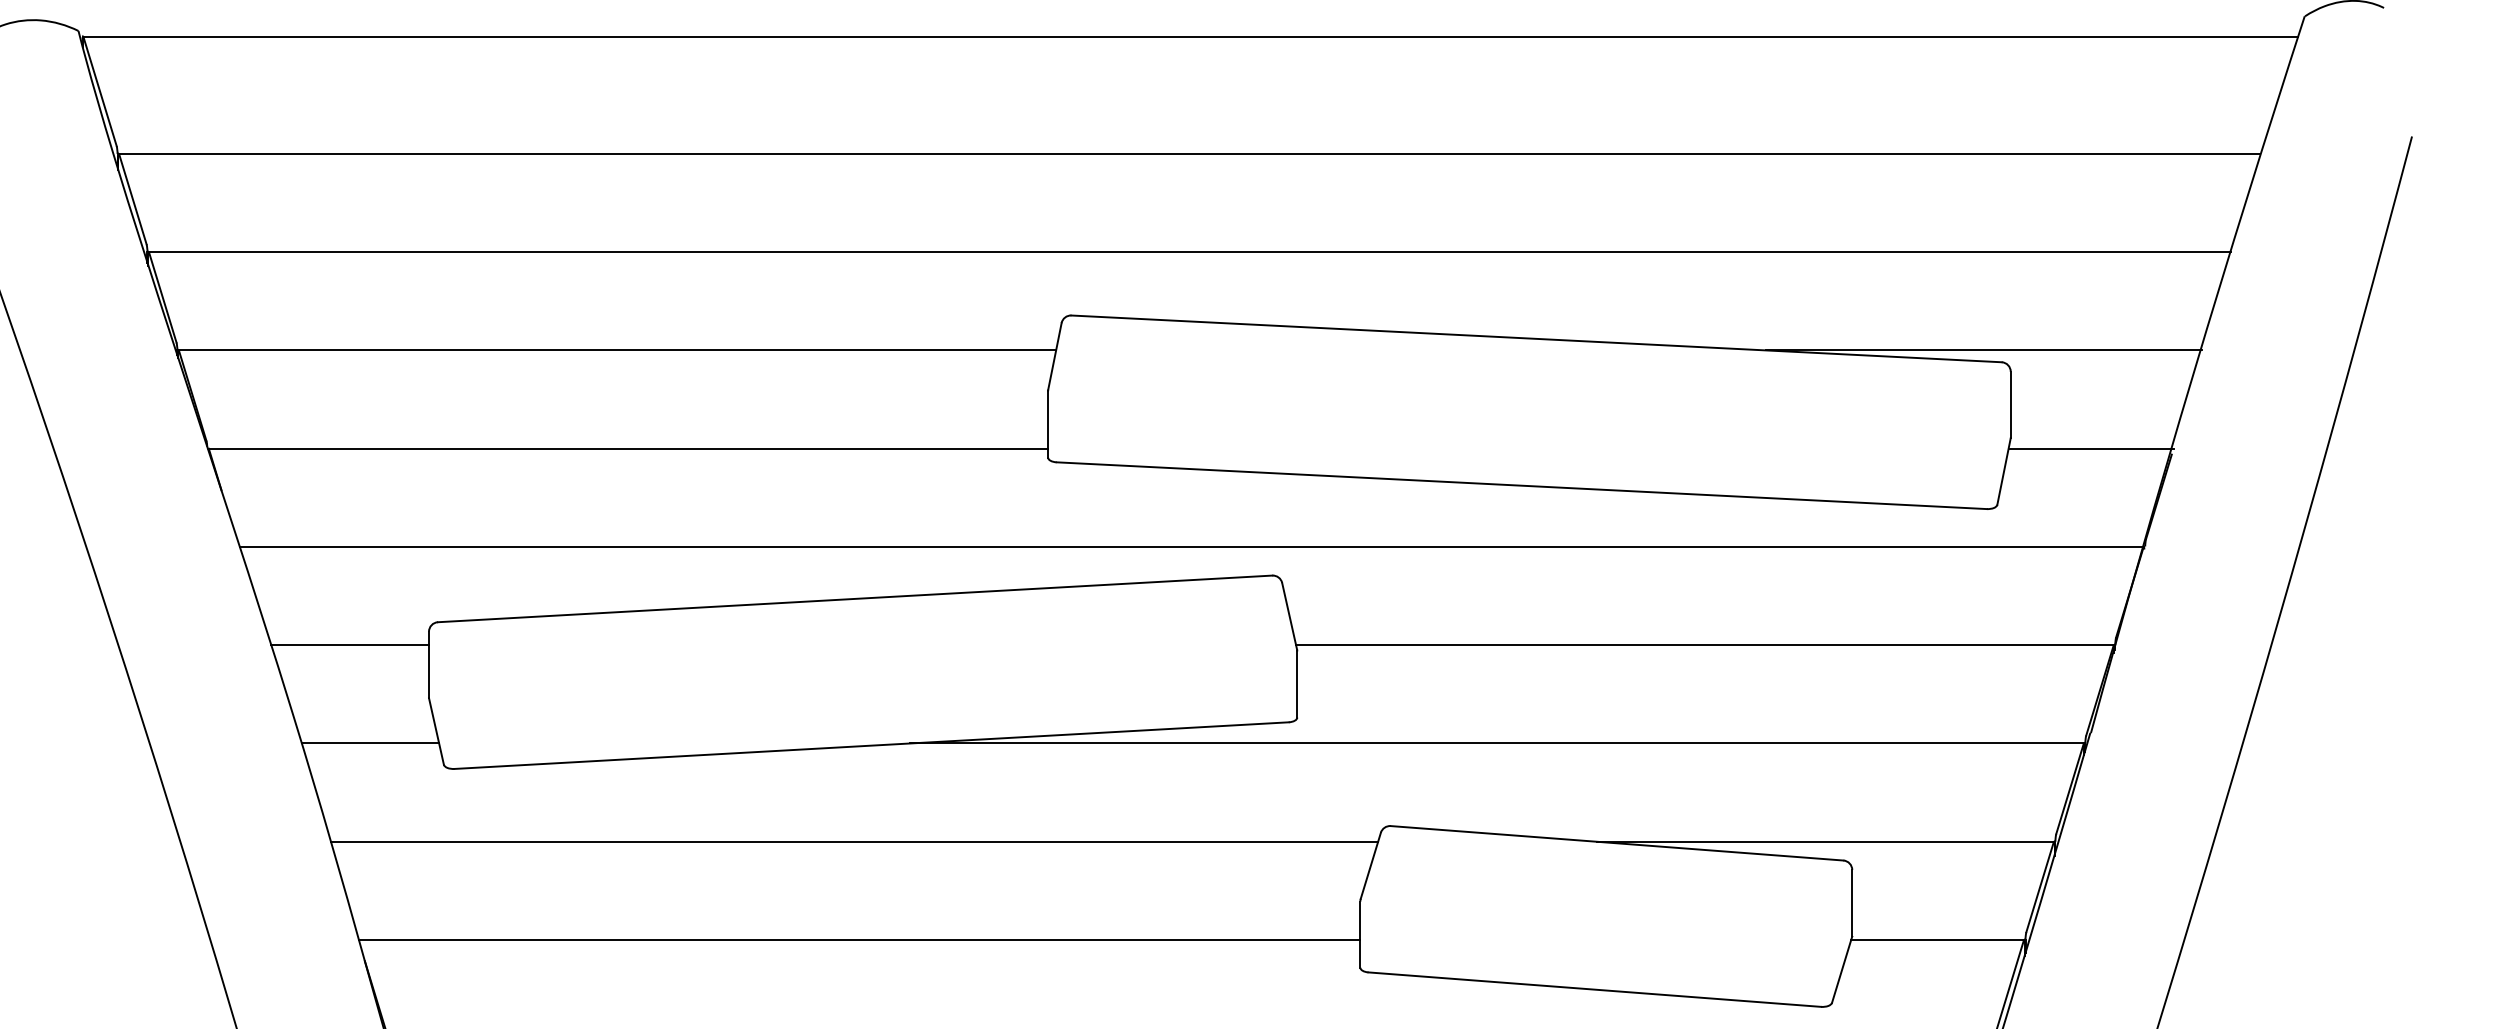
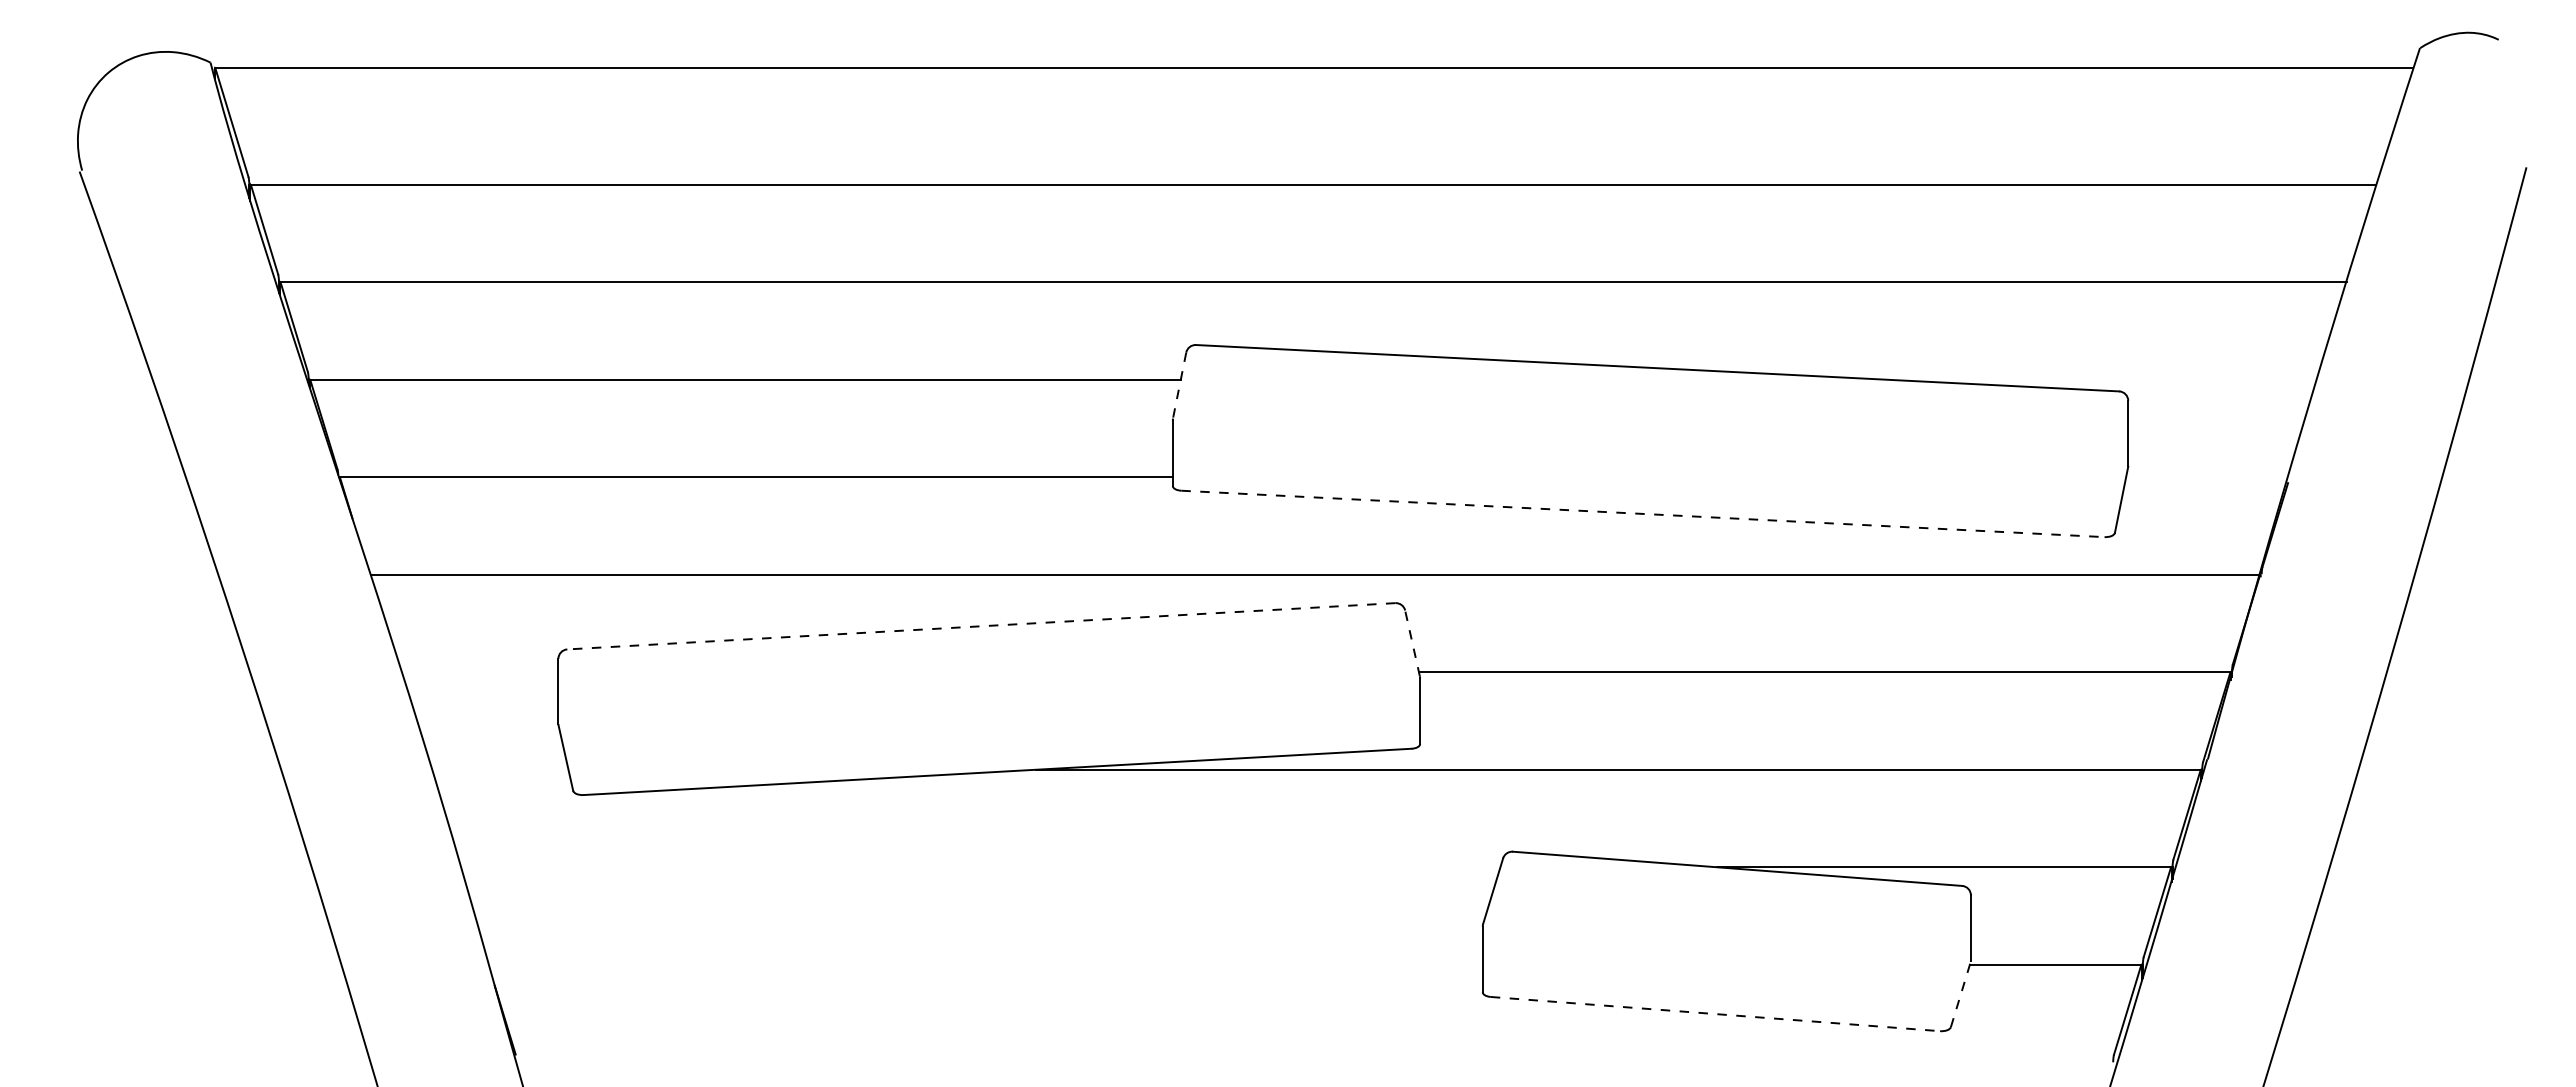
line: (1983, 350) -> (2101, 379), removed
line: (1054, 356) -> (1179, 385), solid -> dashed
line: (2090, 448) -> (2207, 477), removed
line: (1522, 485) -> (1643, 513), solid -> dashed
line: (855, 599) -> (981, 626), solid -> dashed
line: (1289, 616) -> (1412, 643), solid -> dashed
line: (349, 645) -> (479, 672), removed
line: (370, 743) -> (500, 769), removed
line: (854, 841) -> (980, 867), removed
line: (859, 939) -> (985, 964), removed
line: (1842, 968) -> (1961, 993), solid -> dashed
line: (1594, 990) -> (1715, 1014), solid -> dashed

